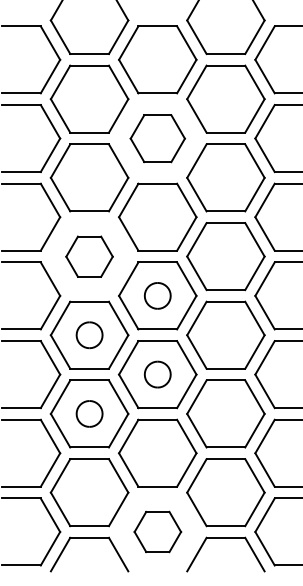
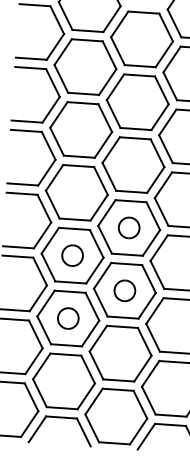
part: (157, 138) -> (137, 102), size x1.43
part: (89, 256) -> (76, 192), size x1.67
part: (157, 531) -> (116, 416), size x1.67

